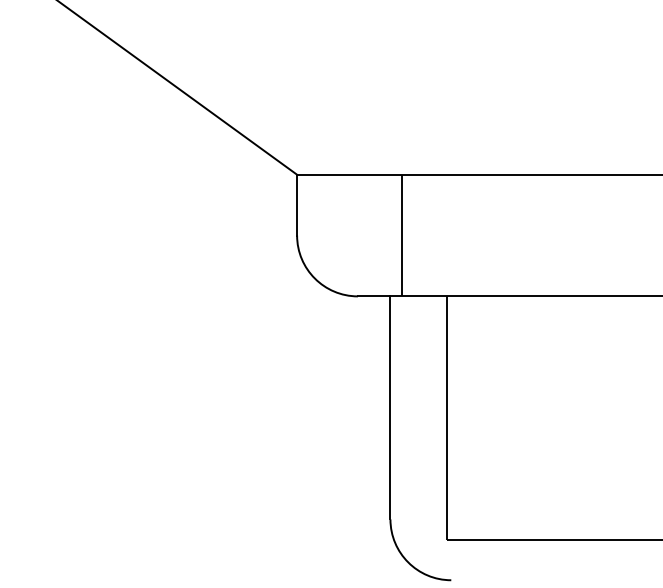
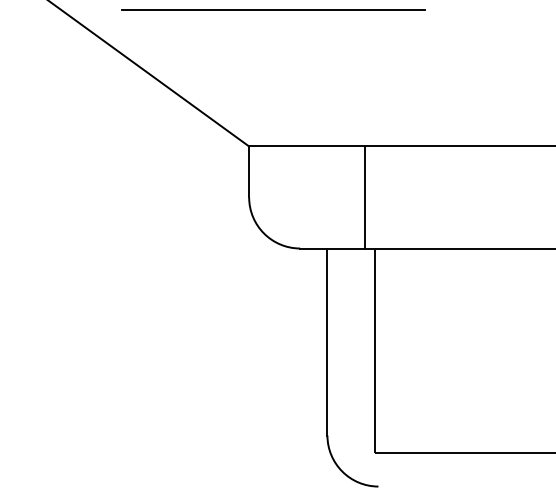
line: (324, 12) -> (272, 10), added
line: (401, 235) -> (364, 197), moved

